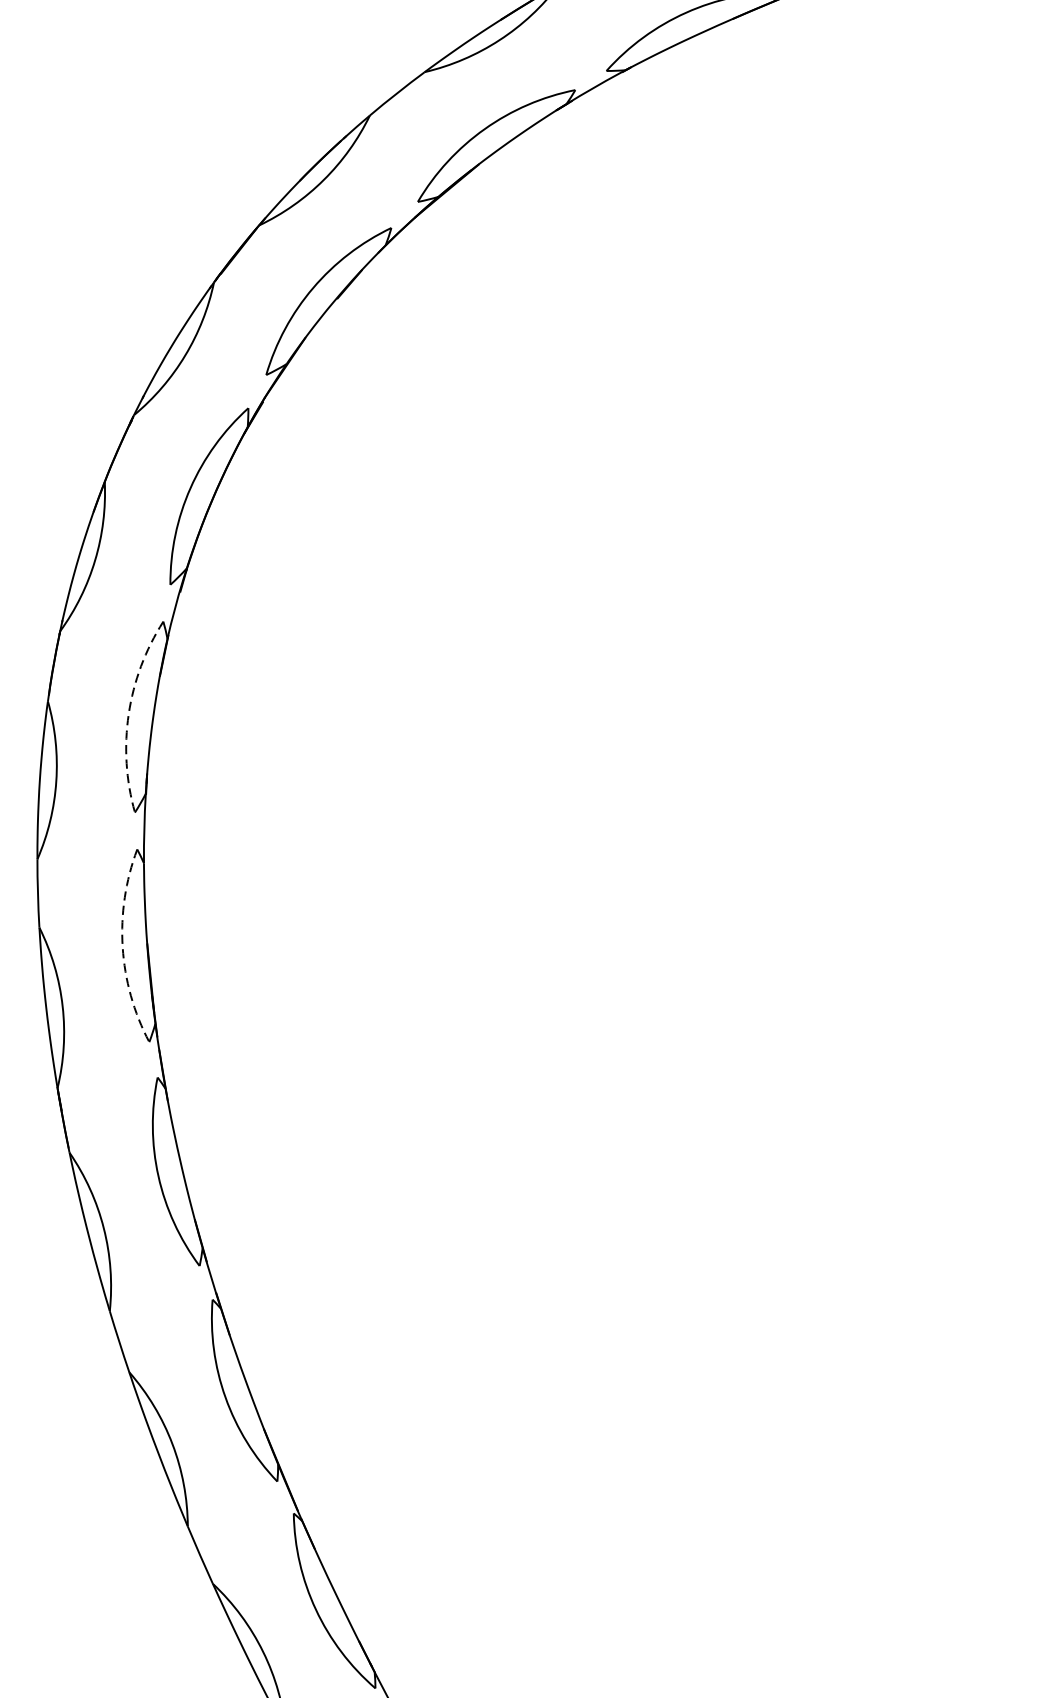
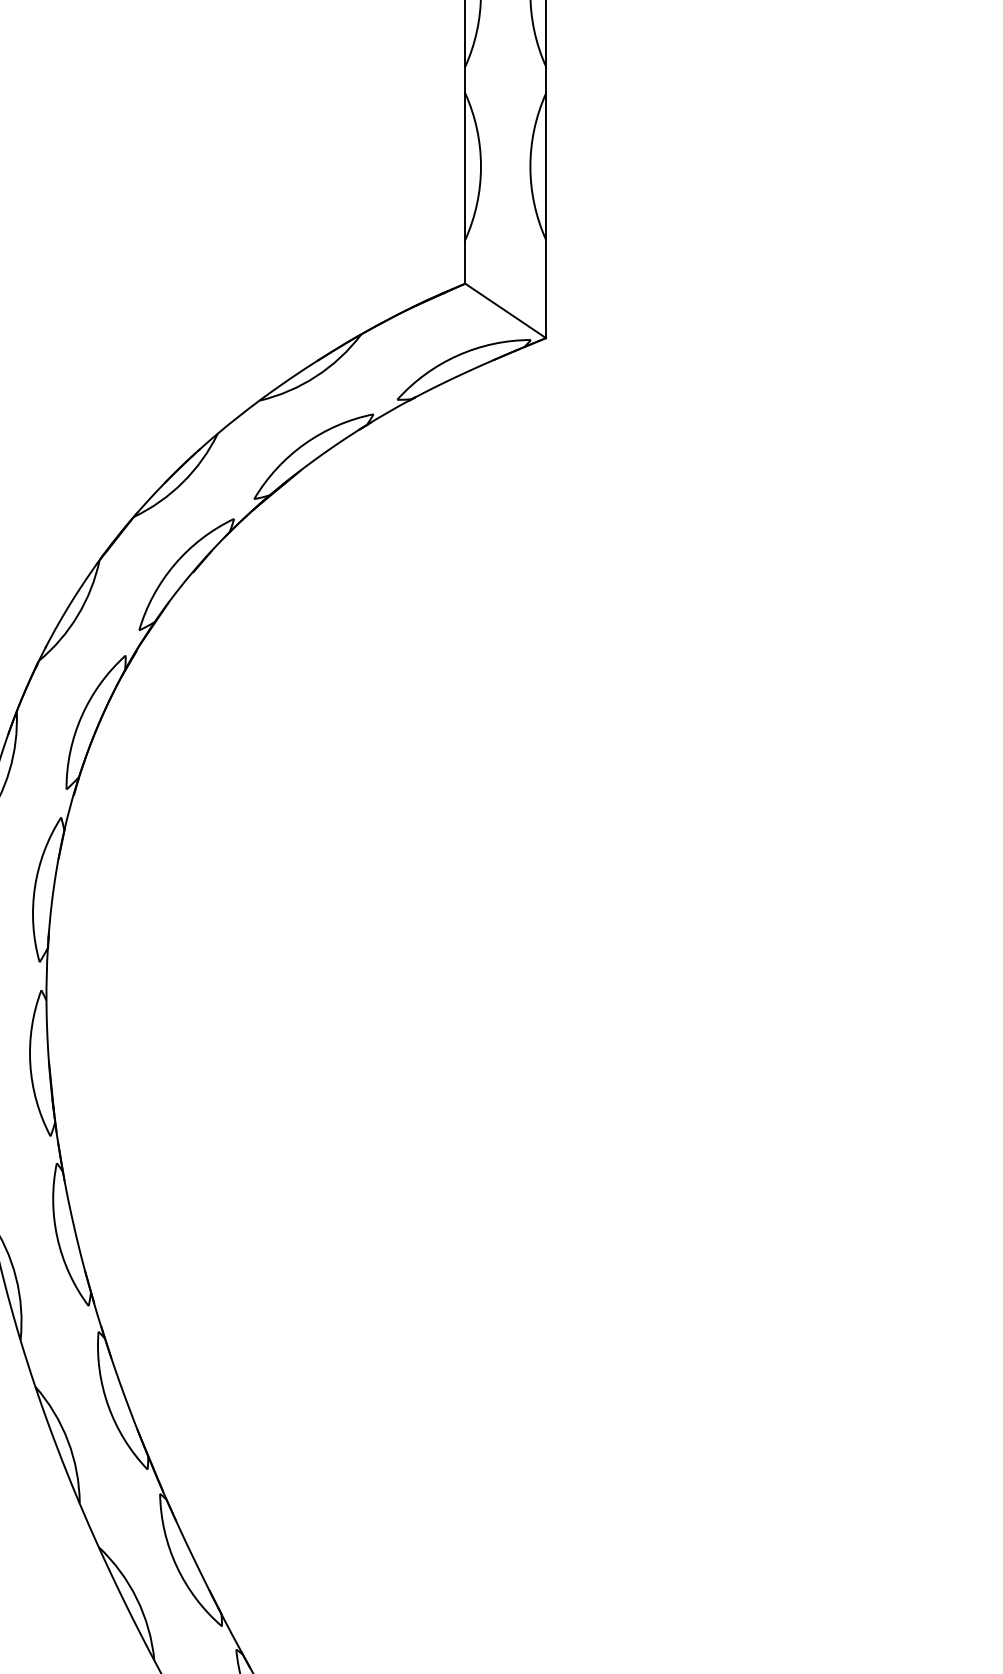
arc: (128, 714) -> (34, 887), dashed -> solid
arc: (122, 947) -> (30, 1064), dashed -> solid

